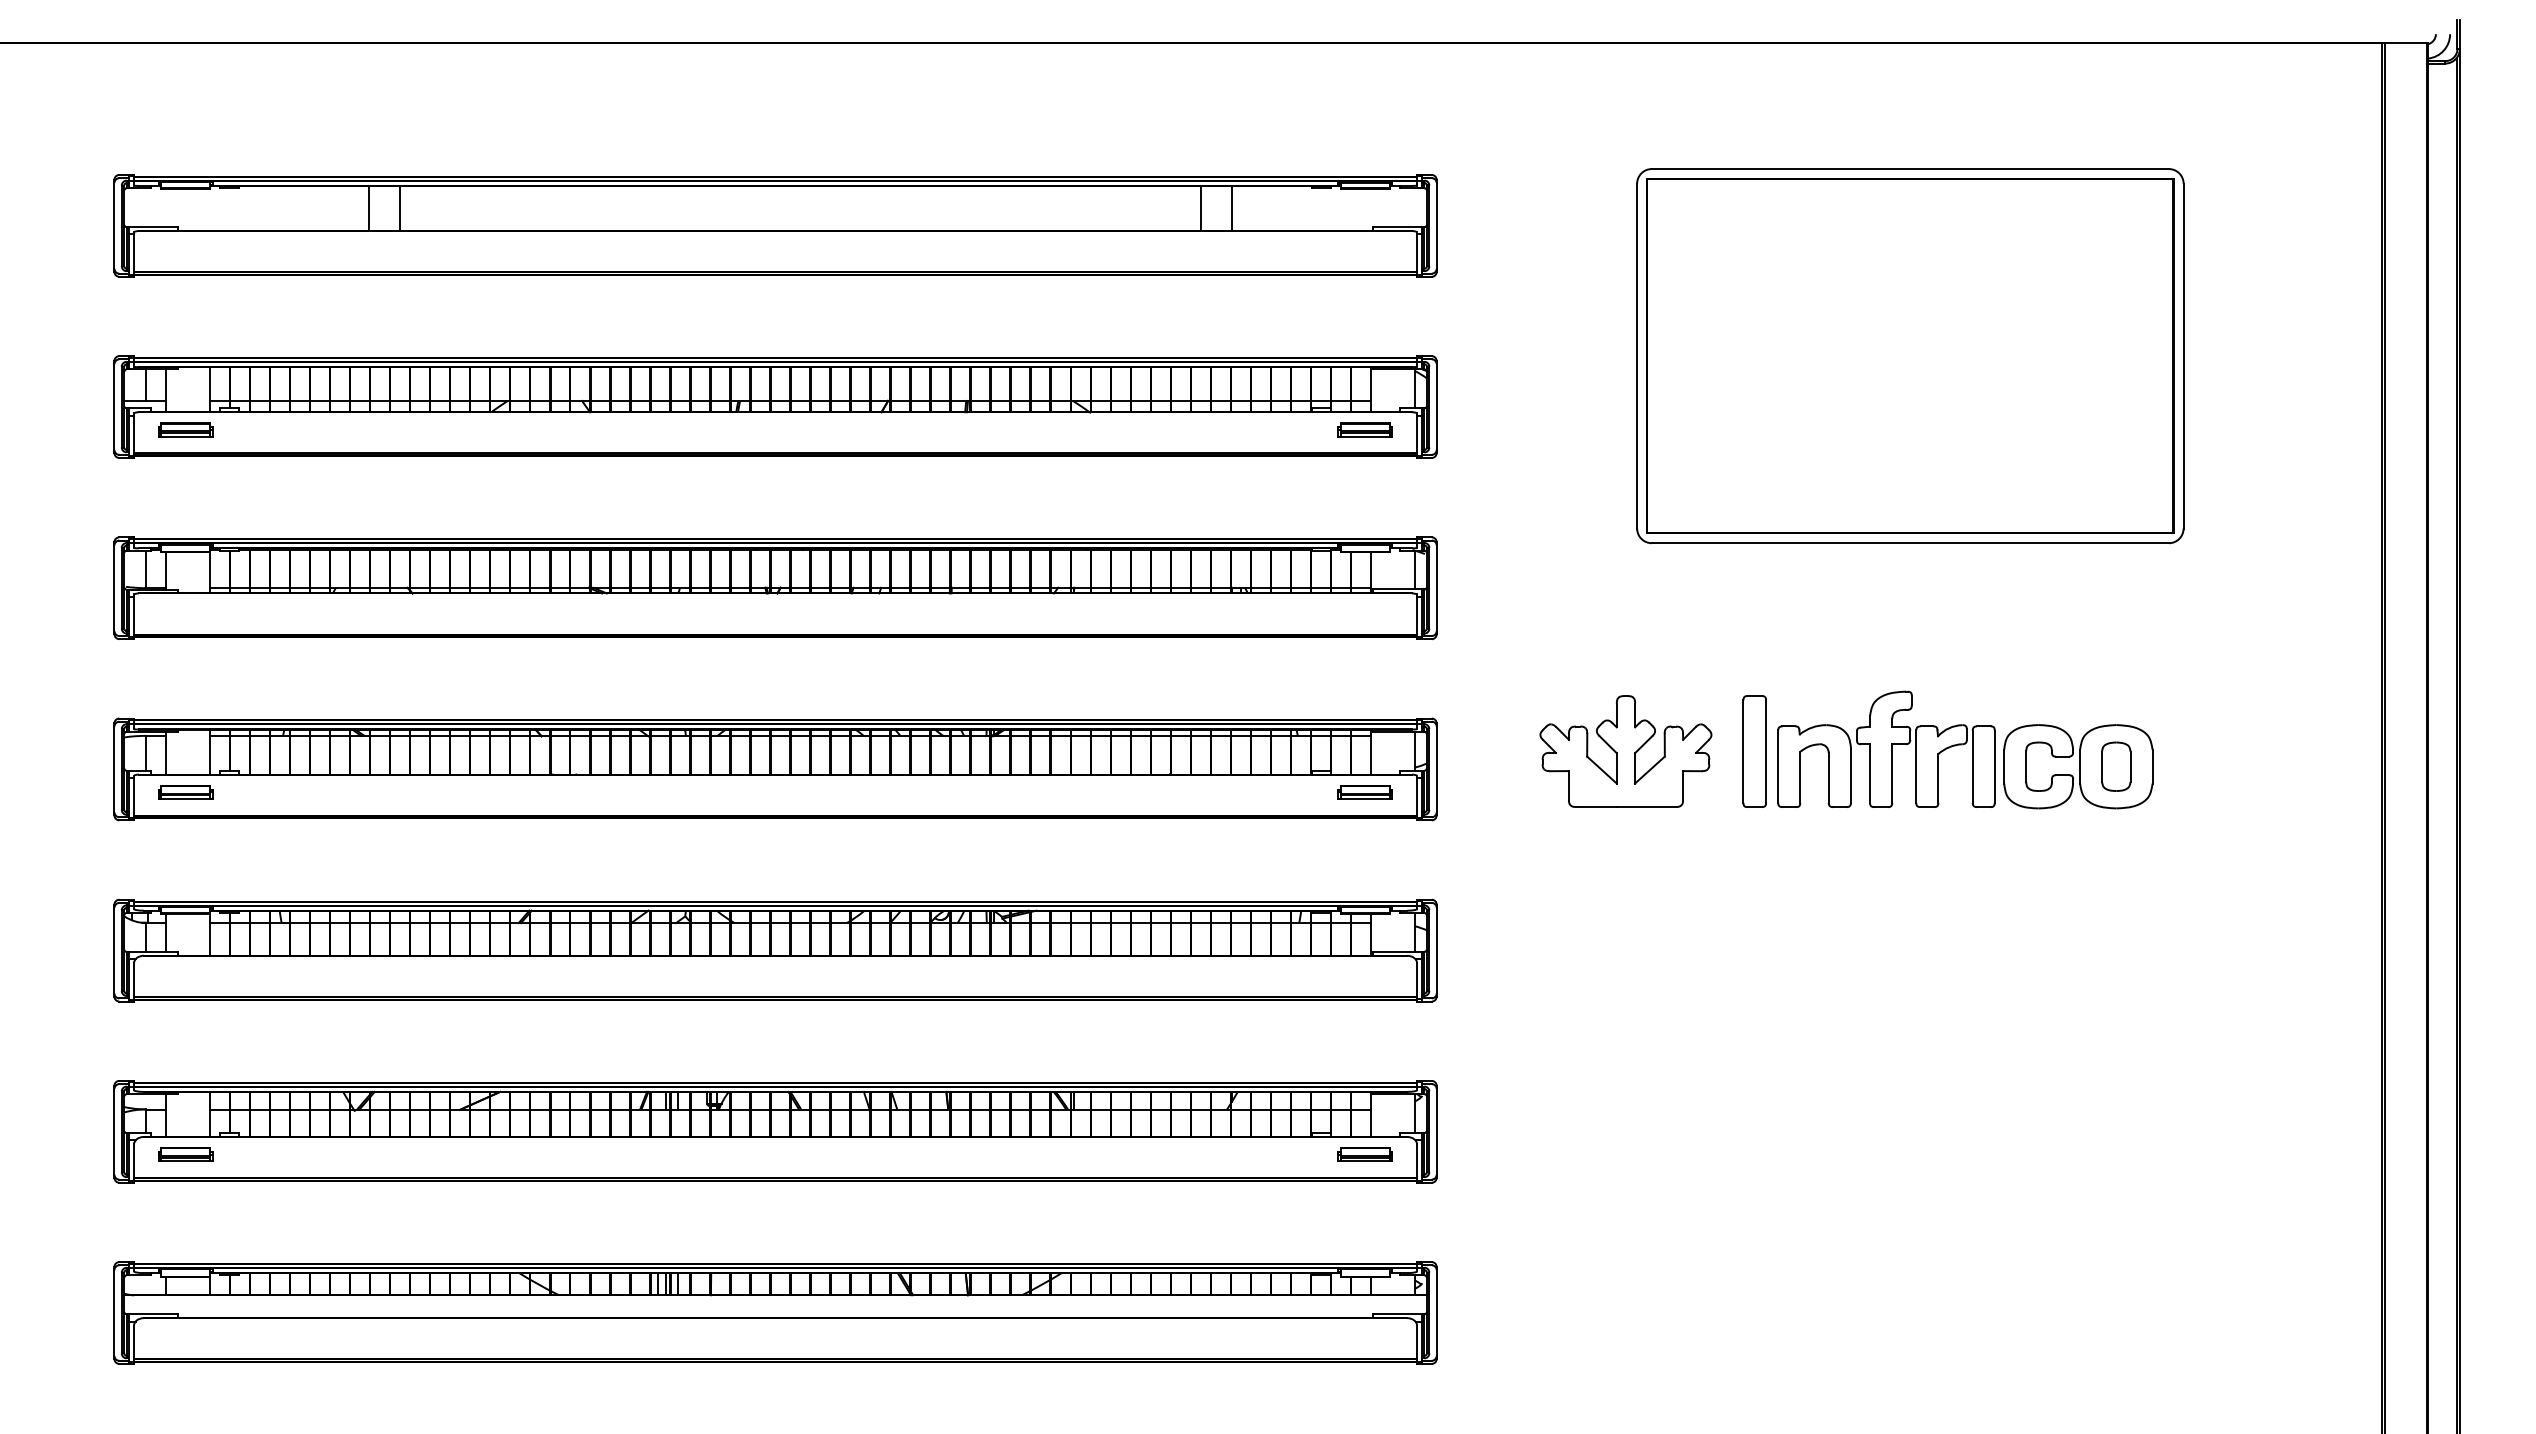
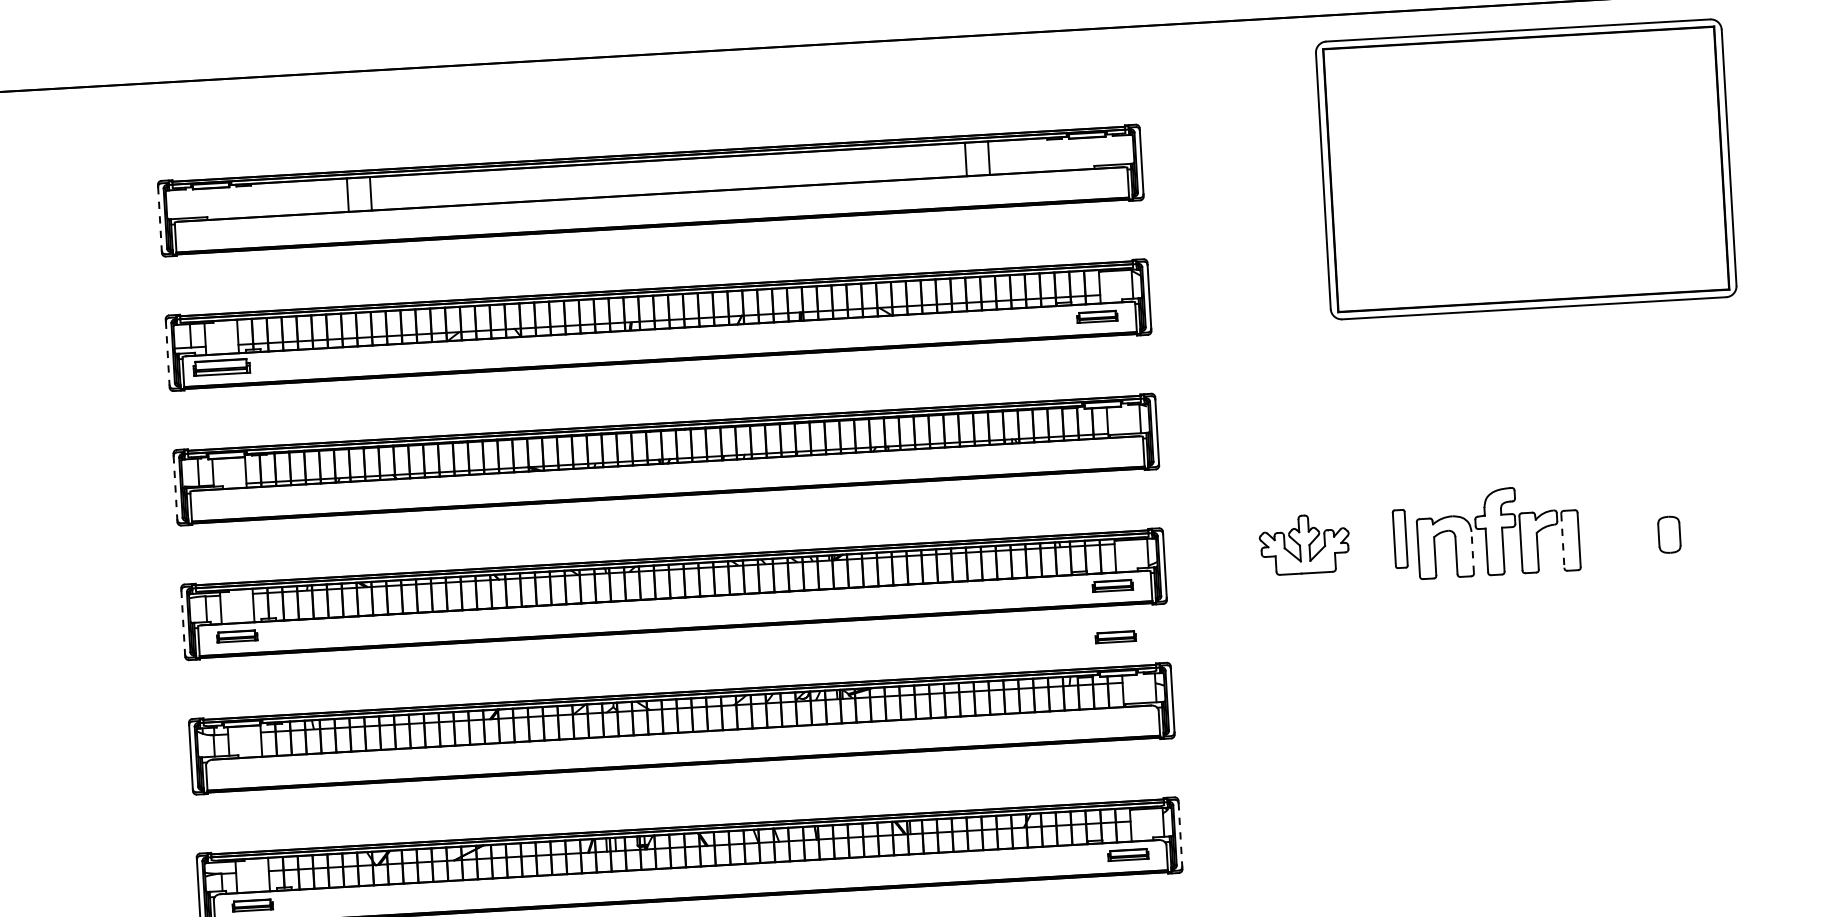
line: (114, 225) -> (159, 218), solid -> dashed
part: (1910, 356) -> (1526, 169), moved
line: (114, 407) -> (167, 353), solid -> dashed
part: (185, 429) -> (221, 367), size x1.4
line: (114, 588) -> (175, 488), solid -> dashed
part: (1625, 751) -> (1304, 544), size x0.7
part: (1754, 751) -> (1400, 538), size x0.7
part: (2078, 766) -> (1641, 536), removed
line: (1972, 767) -> (1562, 541), solid -> dashed
line: (114, 769) -> (183, 622), solid -> dashed
line: (1850, 775) -> (1472, 552), solid -> dashed
part: (1364, 861) -> (1115, 637), added
line: (1436, 1131) -> (1180, 834), solid -> dashed

